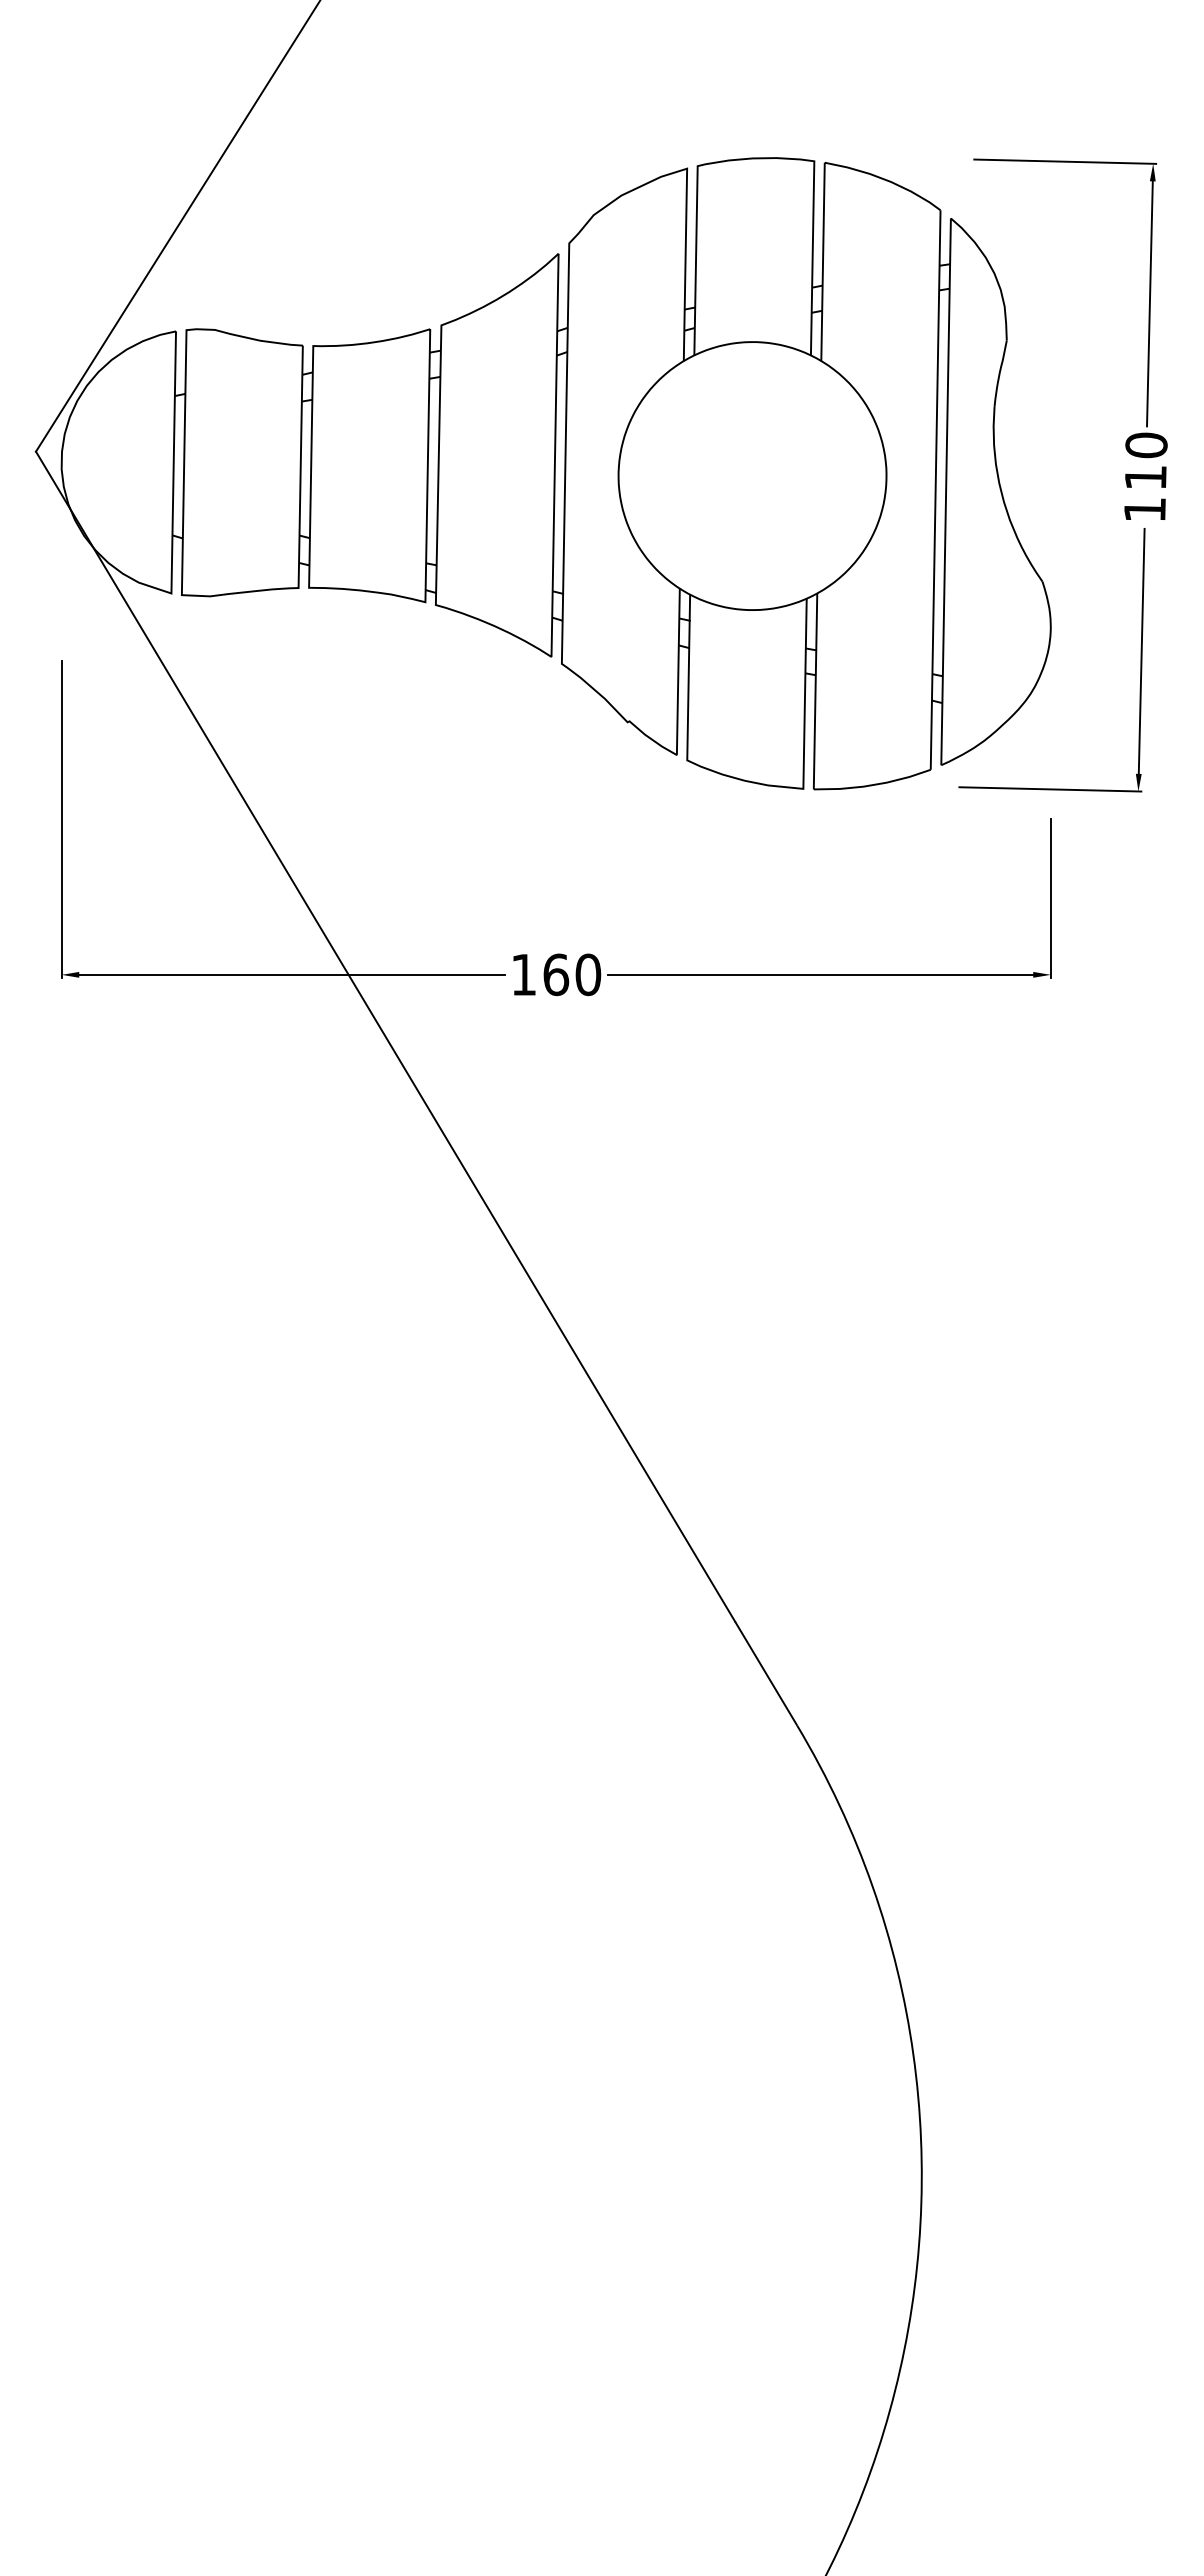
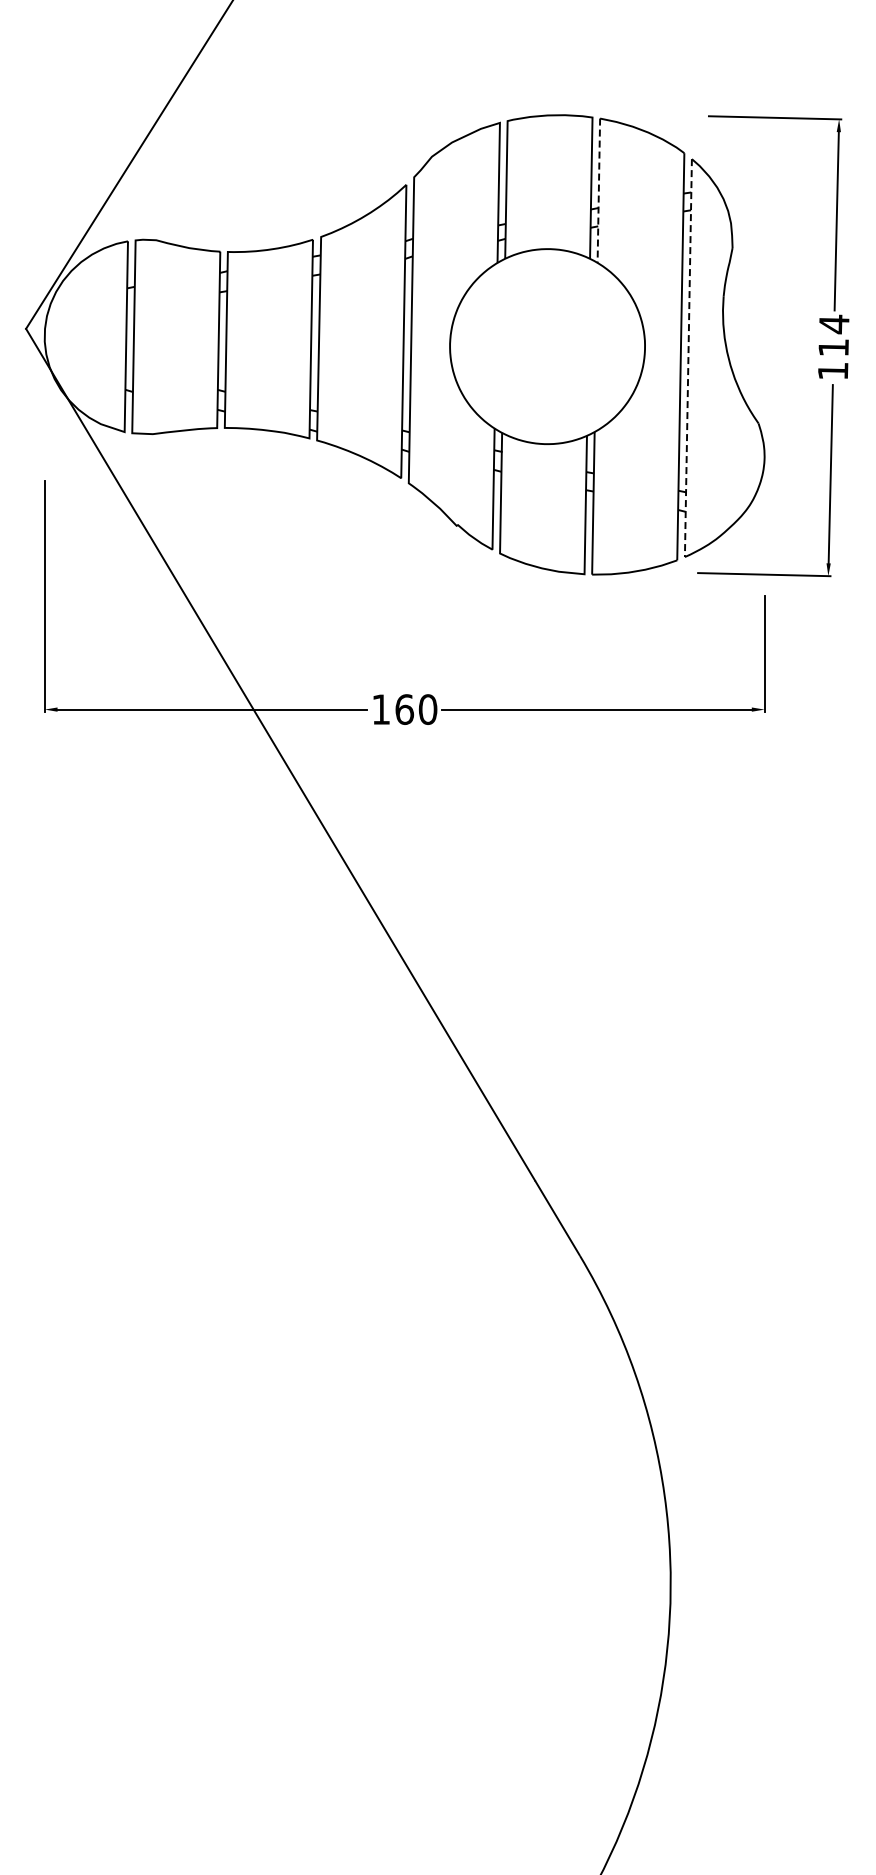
line: (822, 262) -> (598, 191), solid -> dashed
text: (1145, 445) -> (833, 324), 110 -> 114
line: (946, 492) -> (688, 358), solid -> dashed

